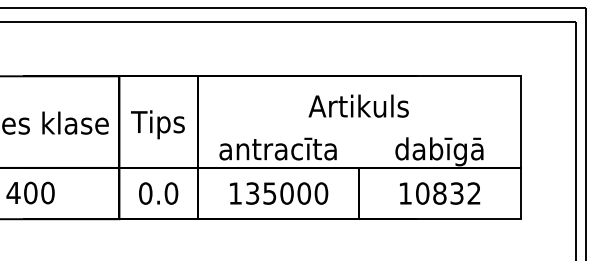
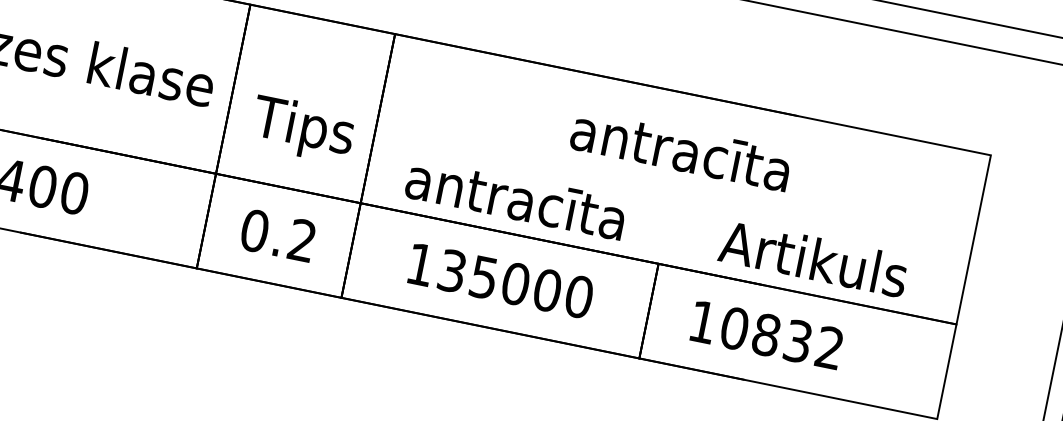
text: (358, 105) -> (680, 148), Artikuls -> antracīta
text: (157, 124) -> (302, 128), moved
text: (439, 151) -> (812, 263), dabīgā -> Artikuls
text: (171, 193) -> (302, 240), 0.0 -> 0.2
text: (440, 193) -> (767, 335), moved

